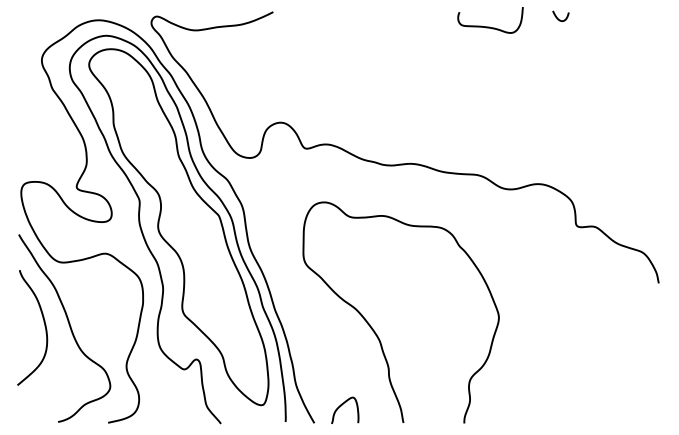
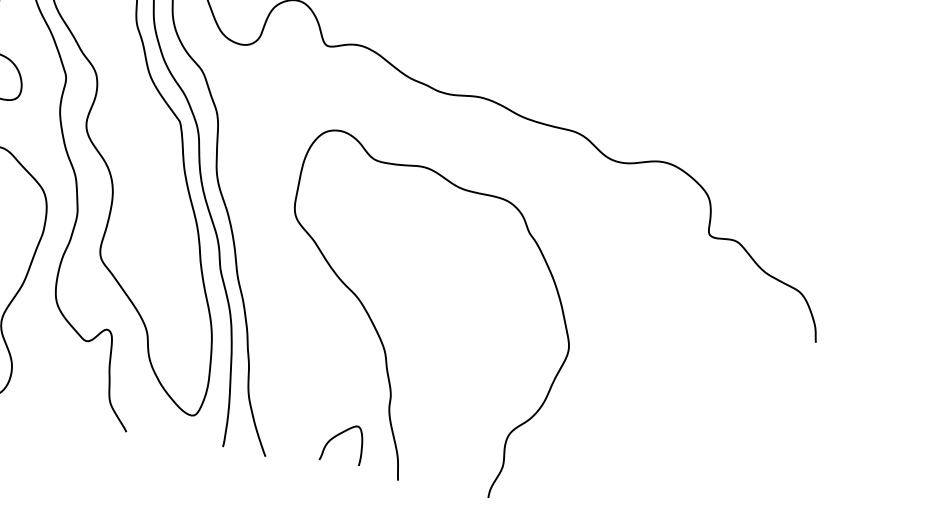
curve: (341, 406) -> (338, 436), moved

